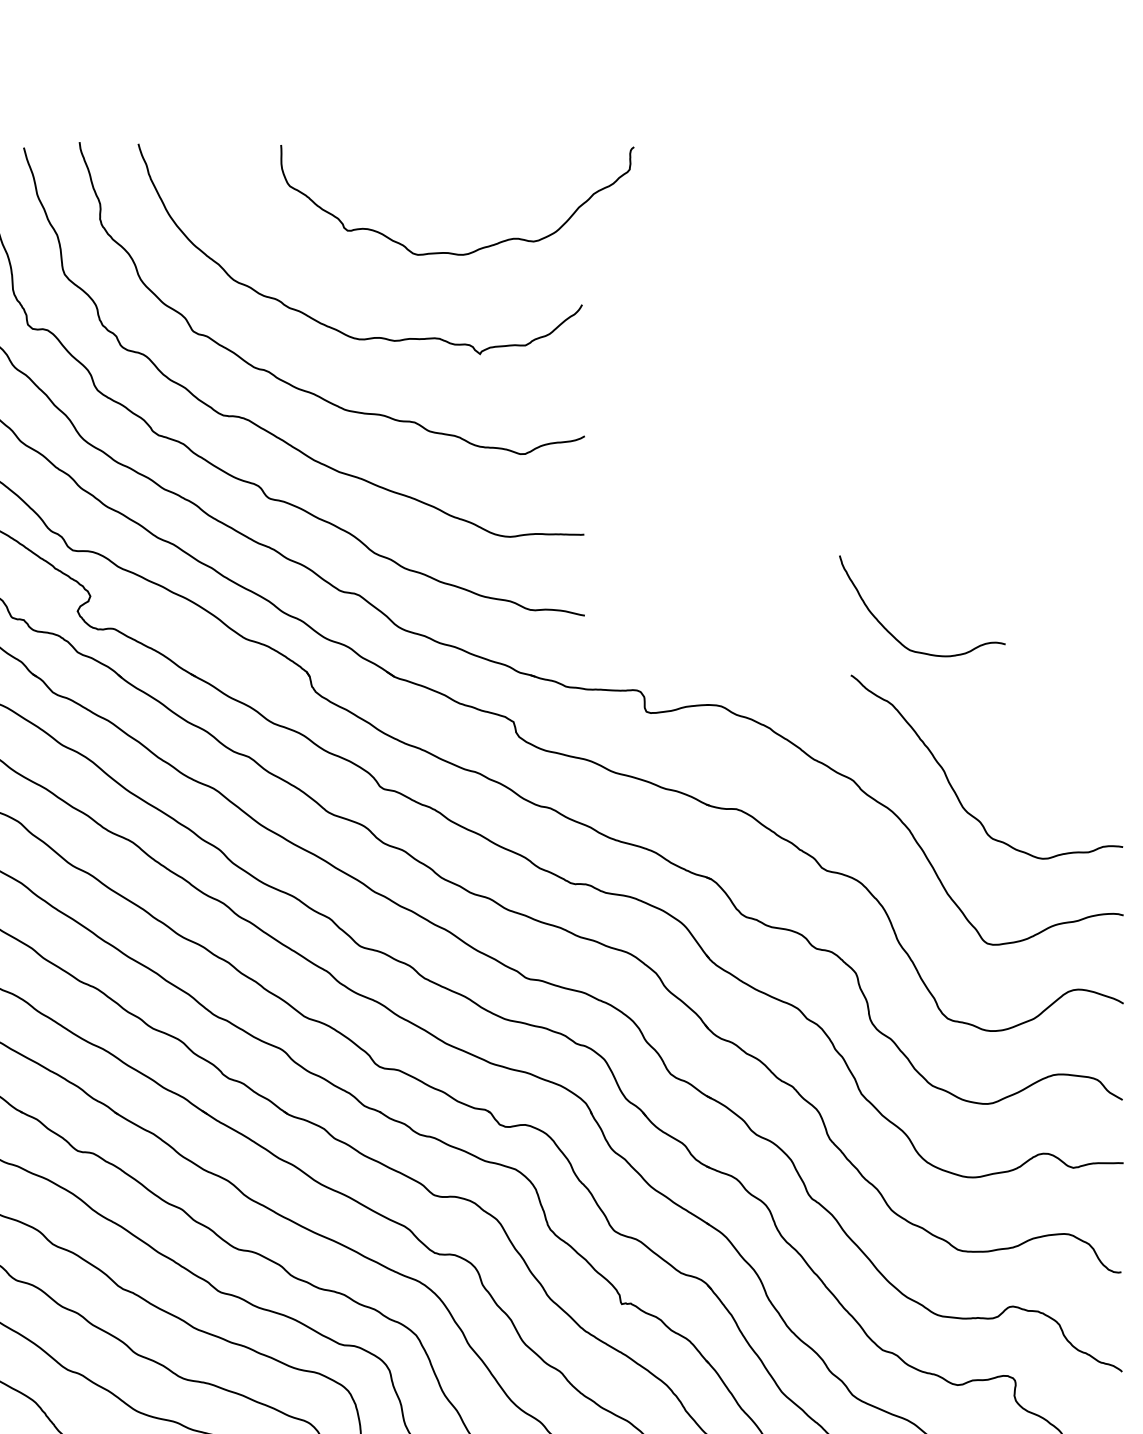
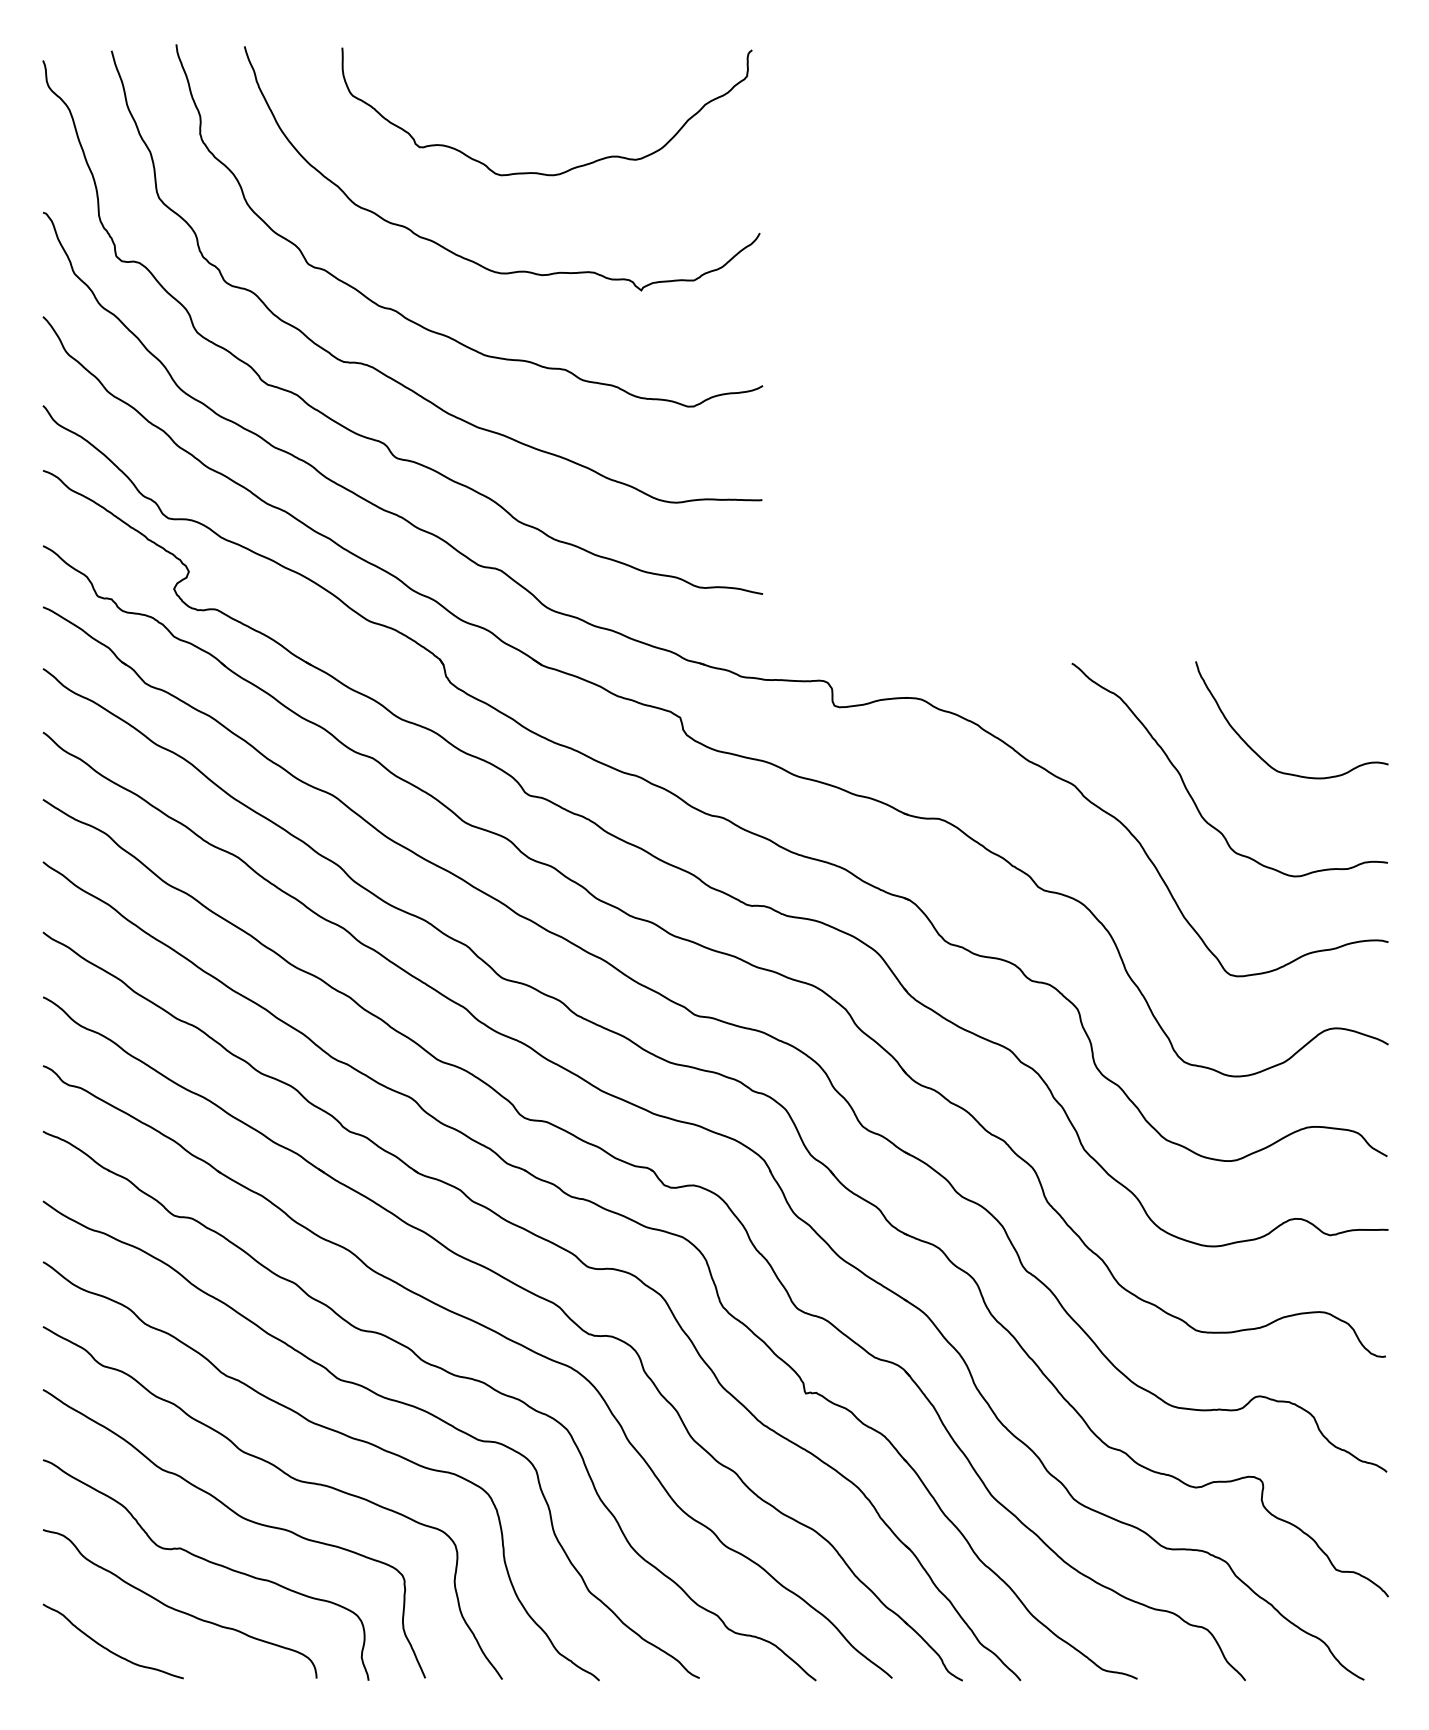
curve: (450, 252) -> (539, 172), moved
curve: (892, 634) -> (1257, 753), moved

